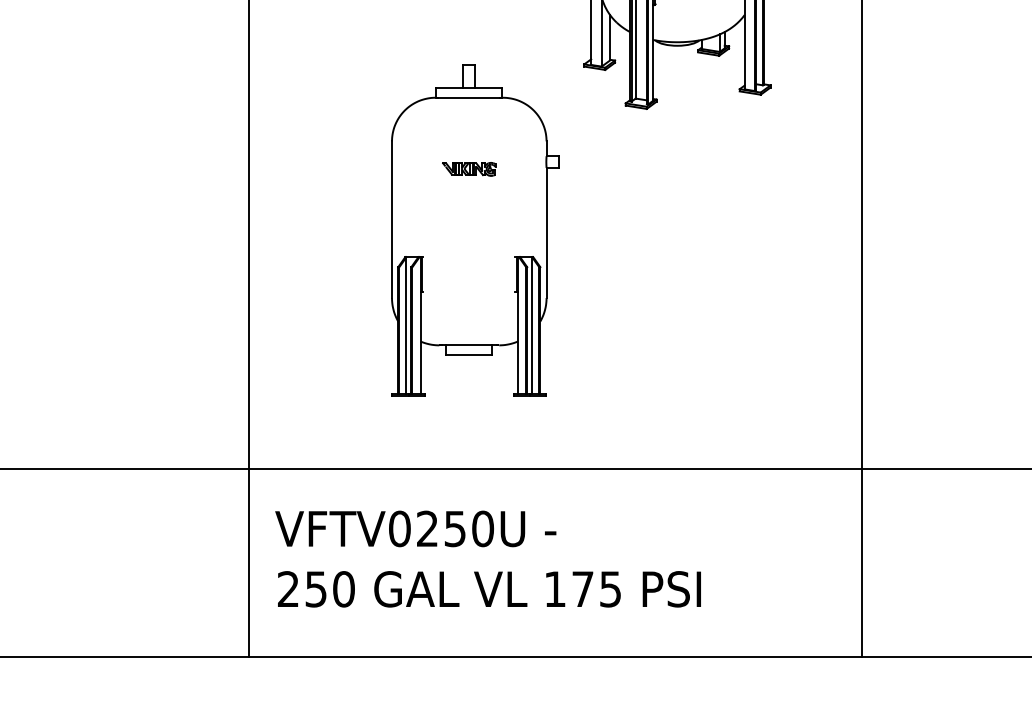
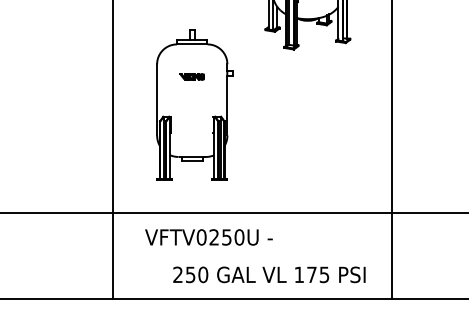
part: (474, 229) -> (194, 104), moved
text: (414, 529) -> (208, 237), moved
text: (489, 588) -> (269, 274), moved

